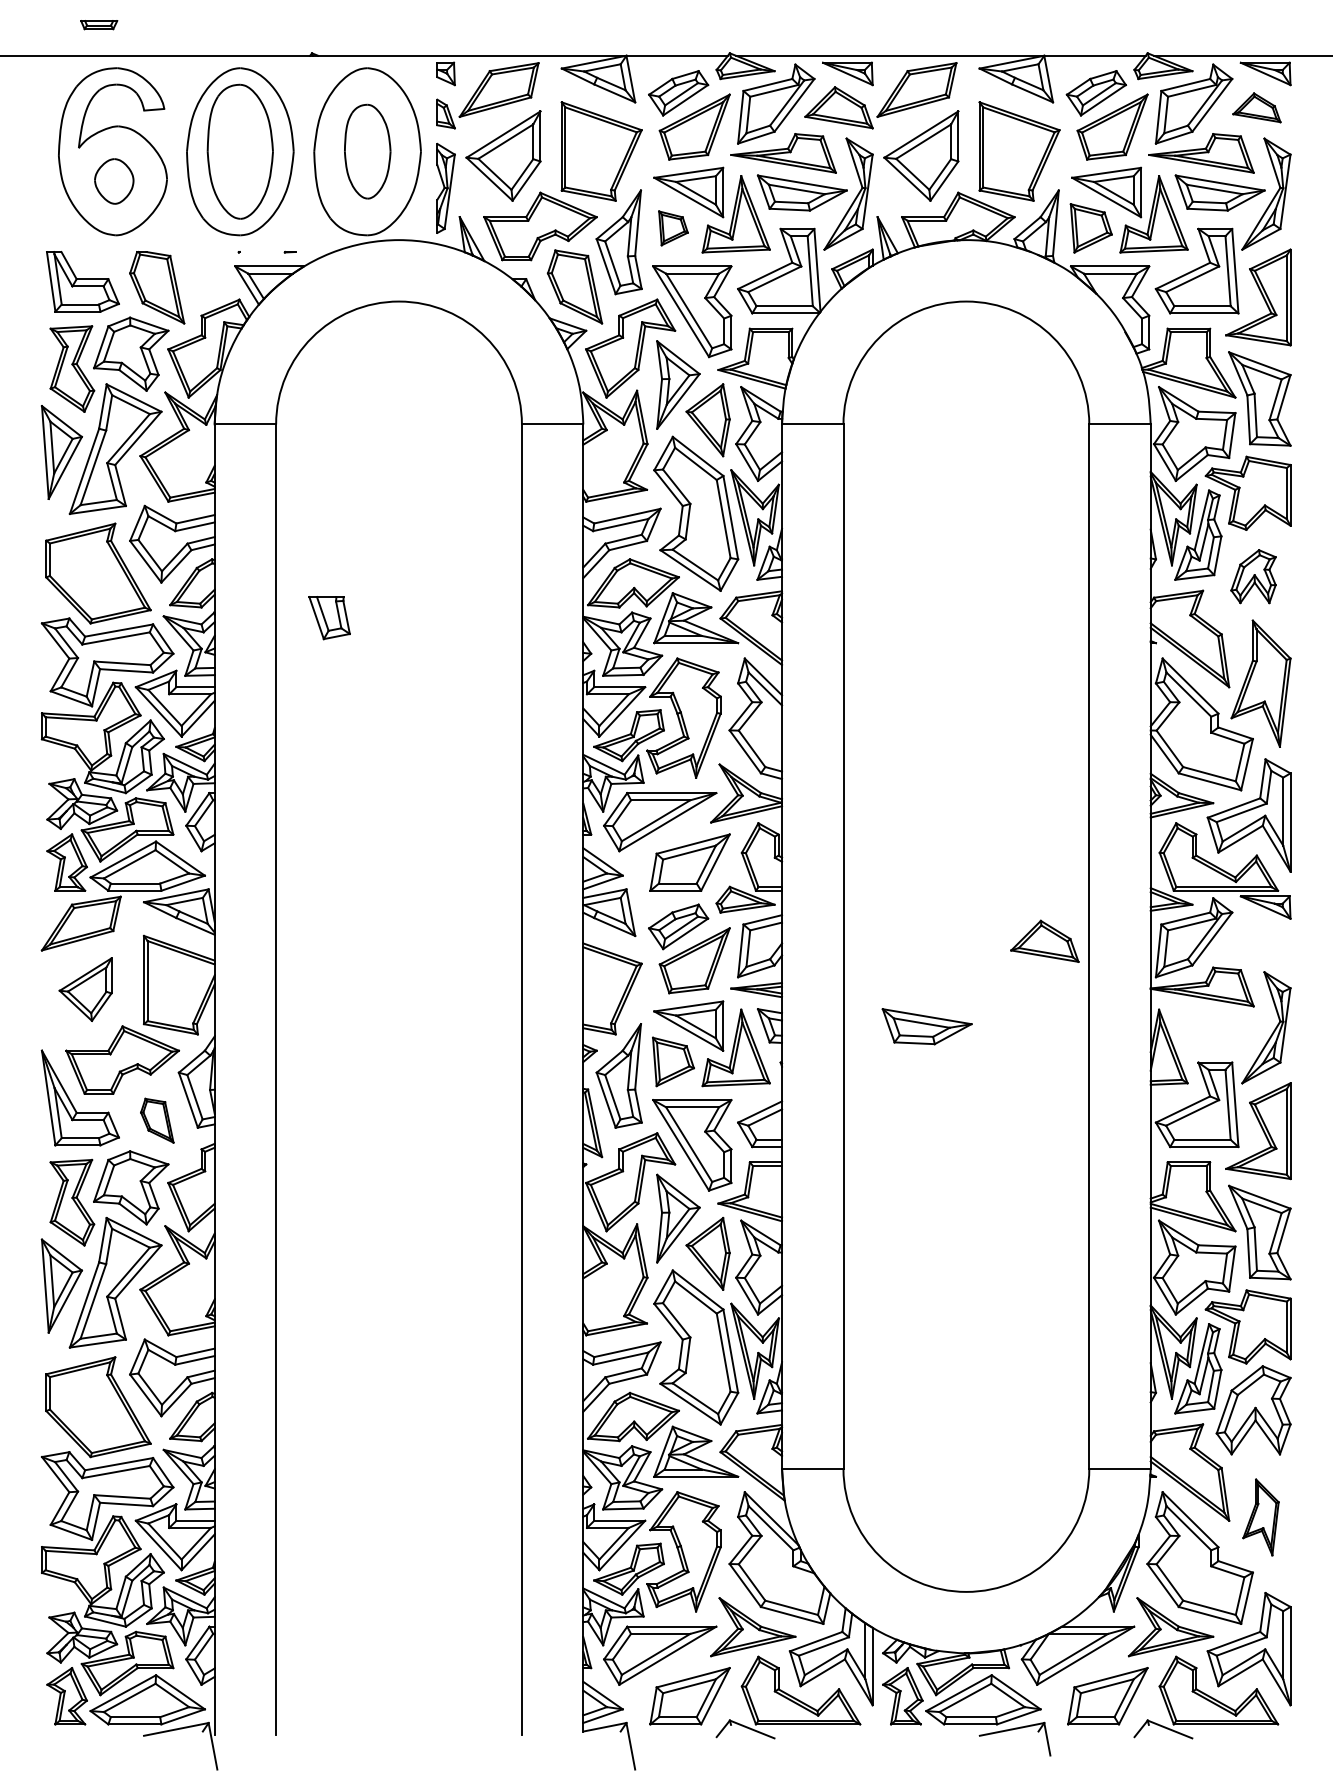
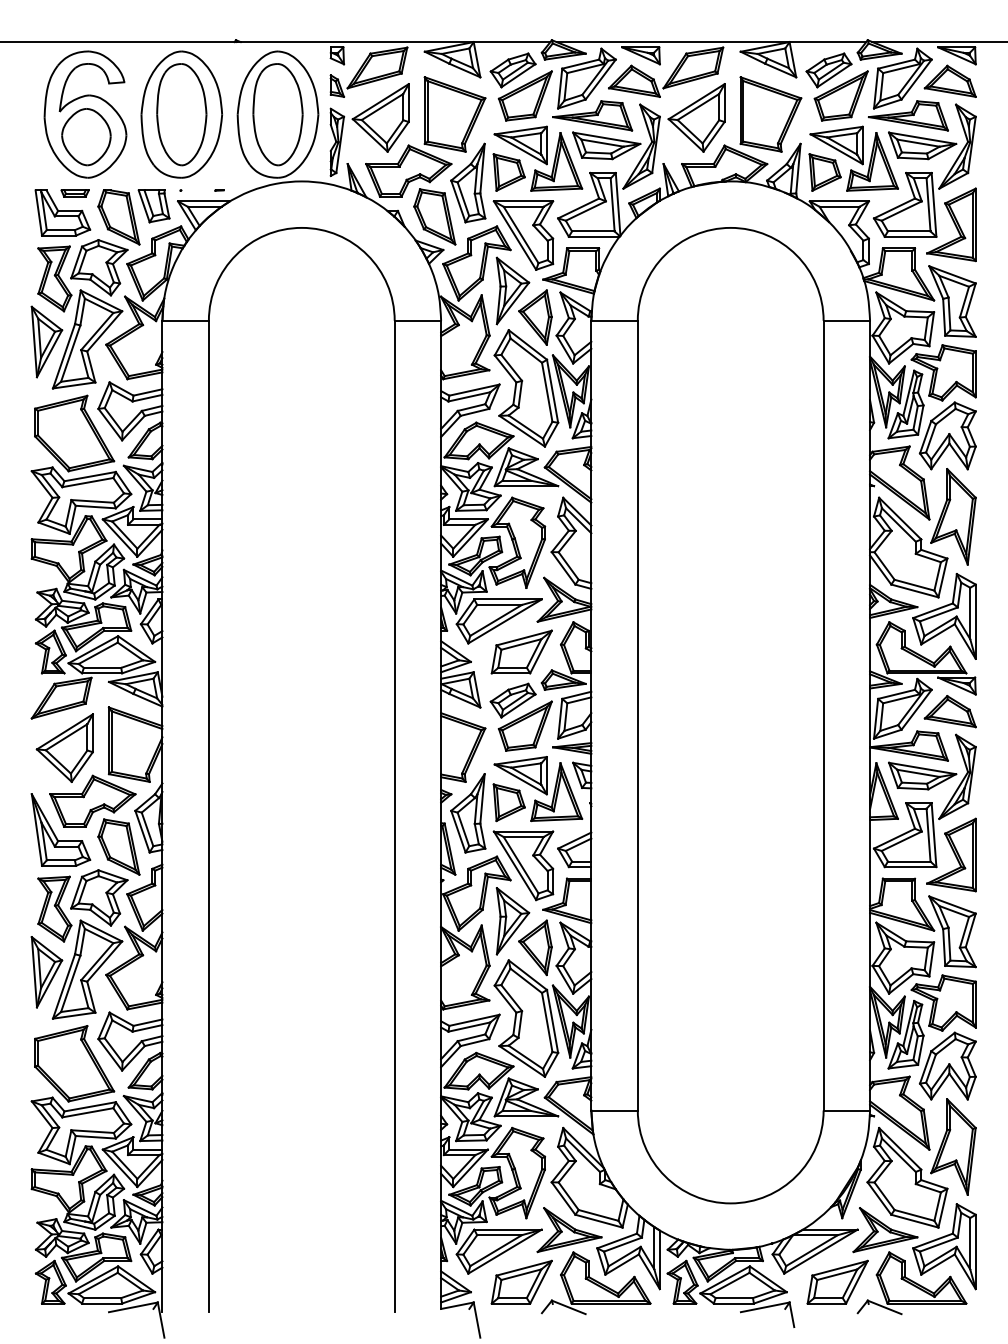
part: (99, 25) -> (75, 193), moved
part: (1256, 107) -> (950, 81), size x1.43
part: (367, 151) -> (277, 114), size x1.43
part: (114, 181) -> (86, 137), size x1.67
part: (673, 228) -> (509, 172), size x1.43
part: (1253, 576) -> (947, 435), size x1.67
part: (329, 618) -> (153, 206), moved
part: (1044, 940) -> (950, 710), moved
part: (85, 989) -> (64, 747), size x1.43
part: (926, 1026) -> (922, 775), moved
part: (157, 1120) -> (119, 847), size x1.67
part: (1260, 1517) -> (953, 1147), size x1.67

